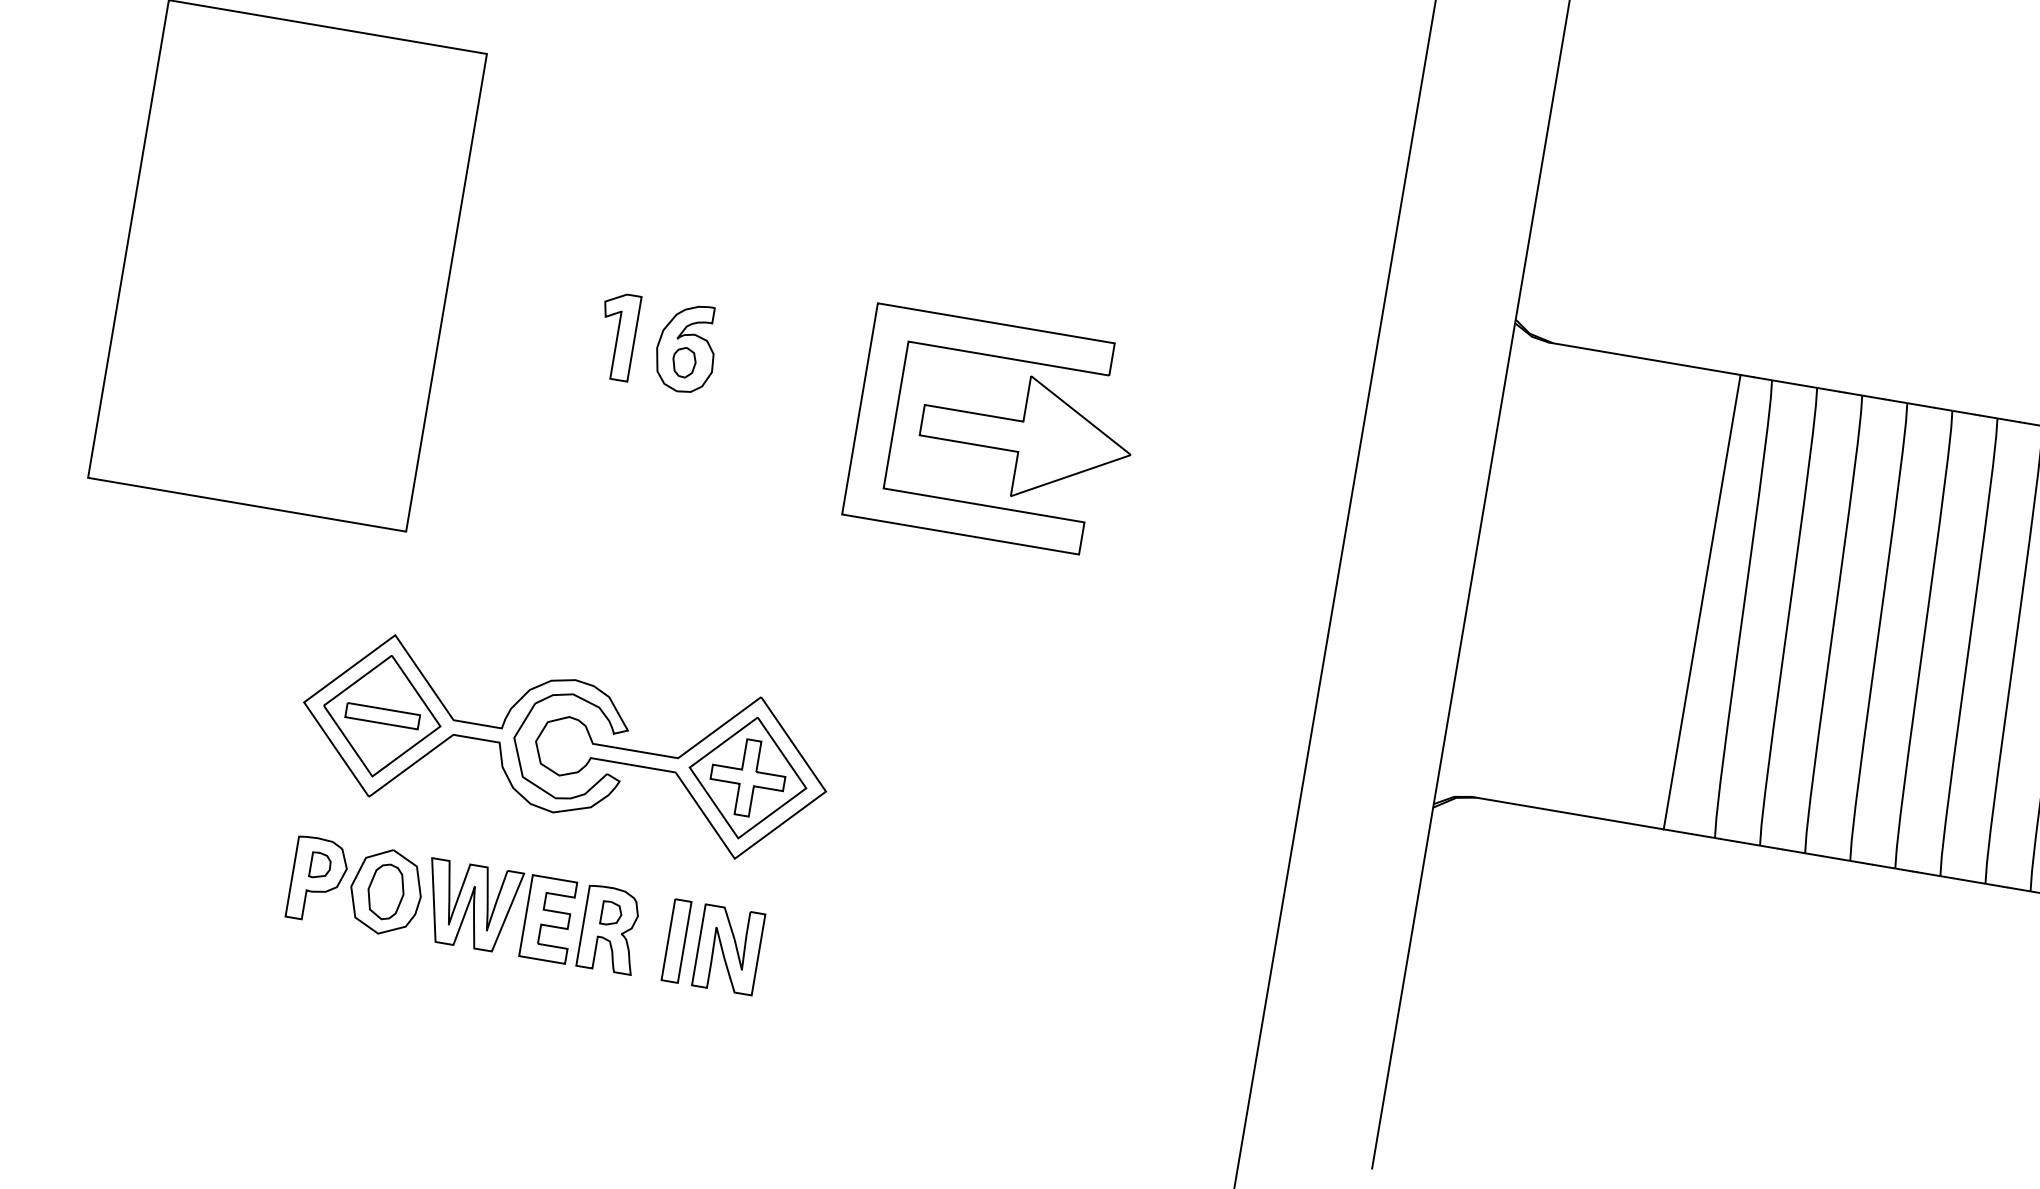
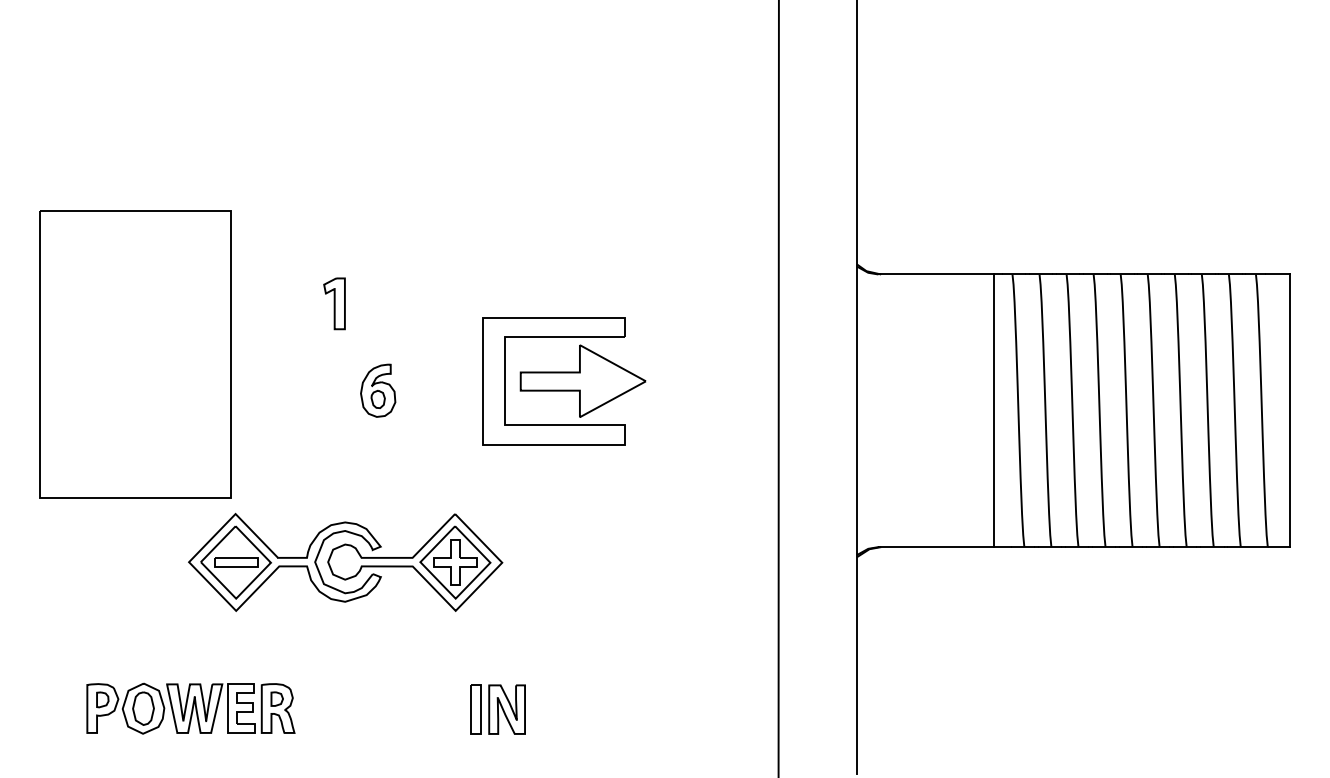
part: (617, 335) -> (334, 303), moved
part: (687, 347) -> (378, 390), moved
part: (565, 745) -> (345, 561), moved
part: (464, 904) -> (190, 708), moved
part: (712, 946) -> (497, 709), moved

